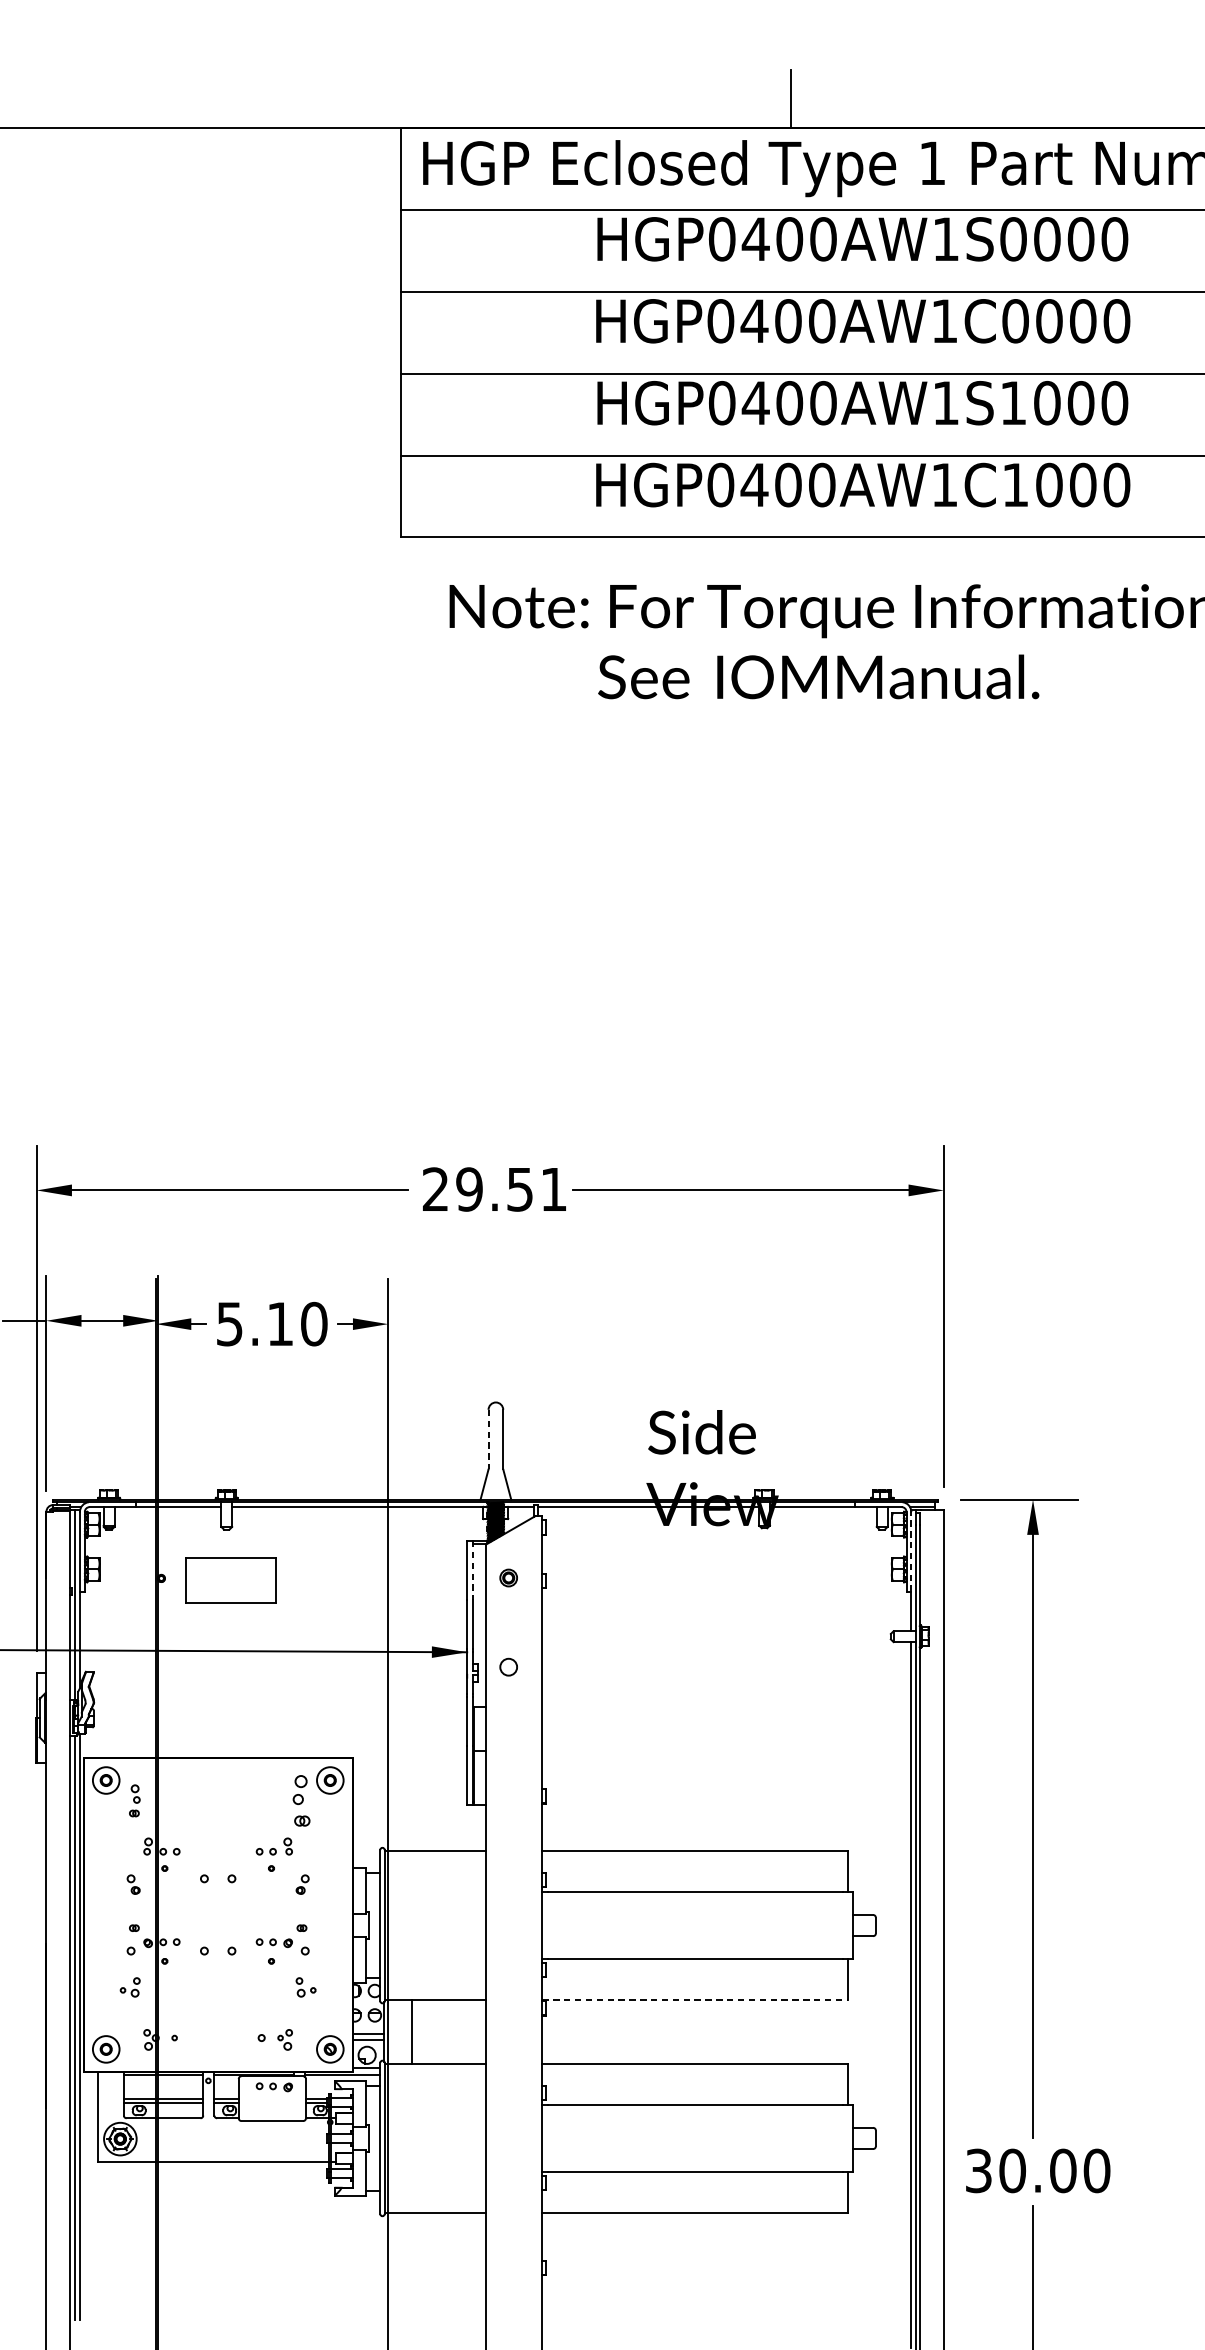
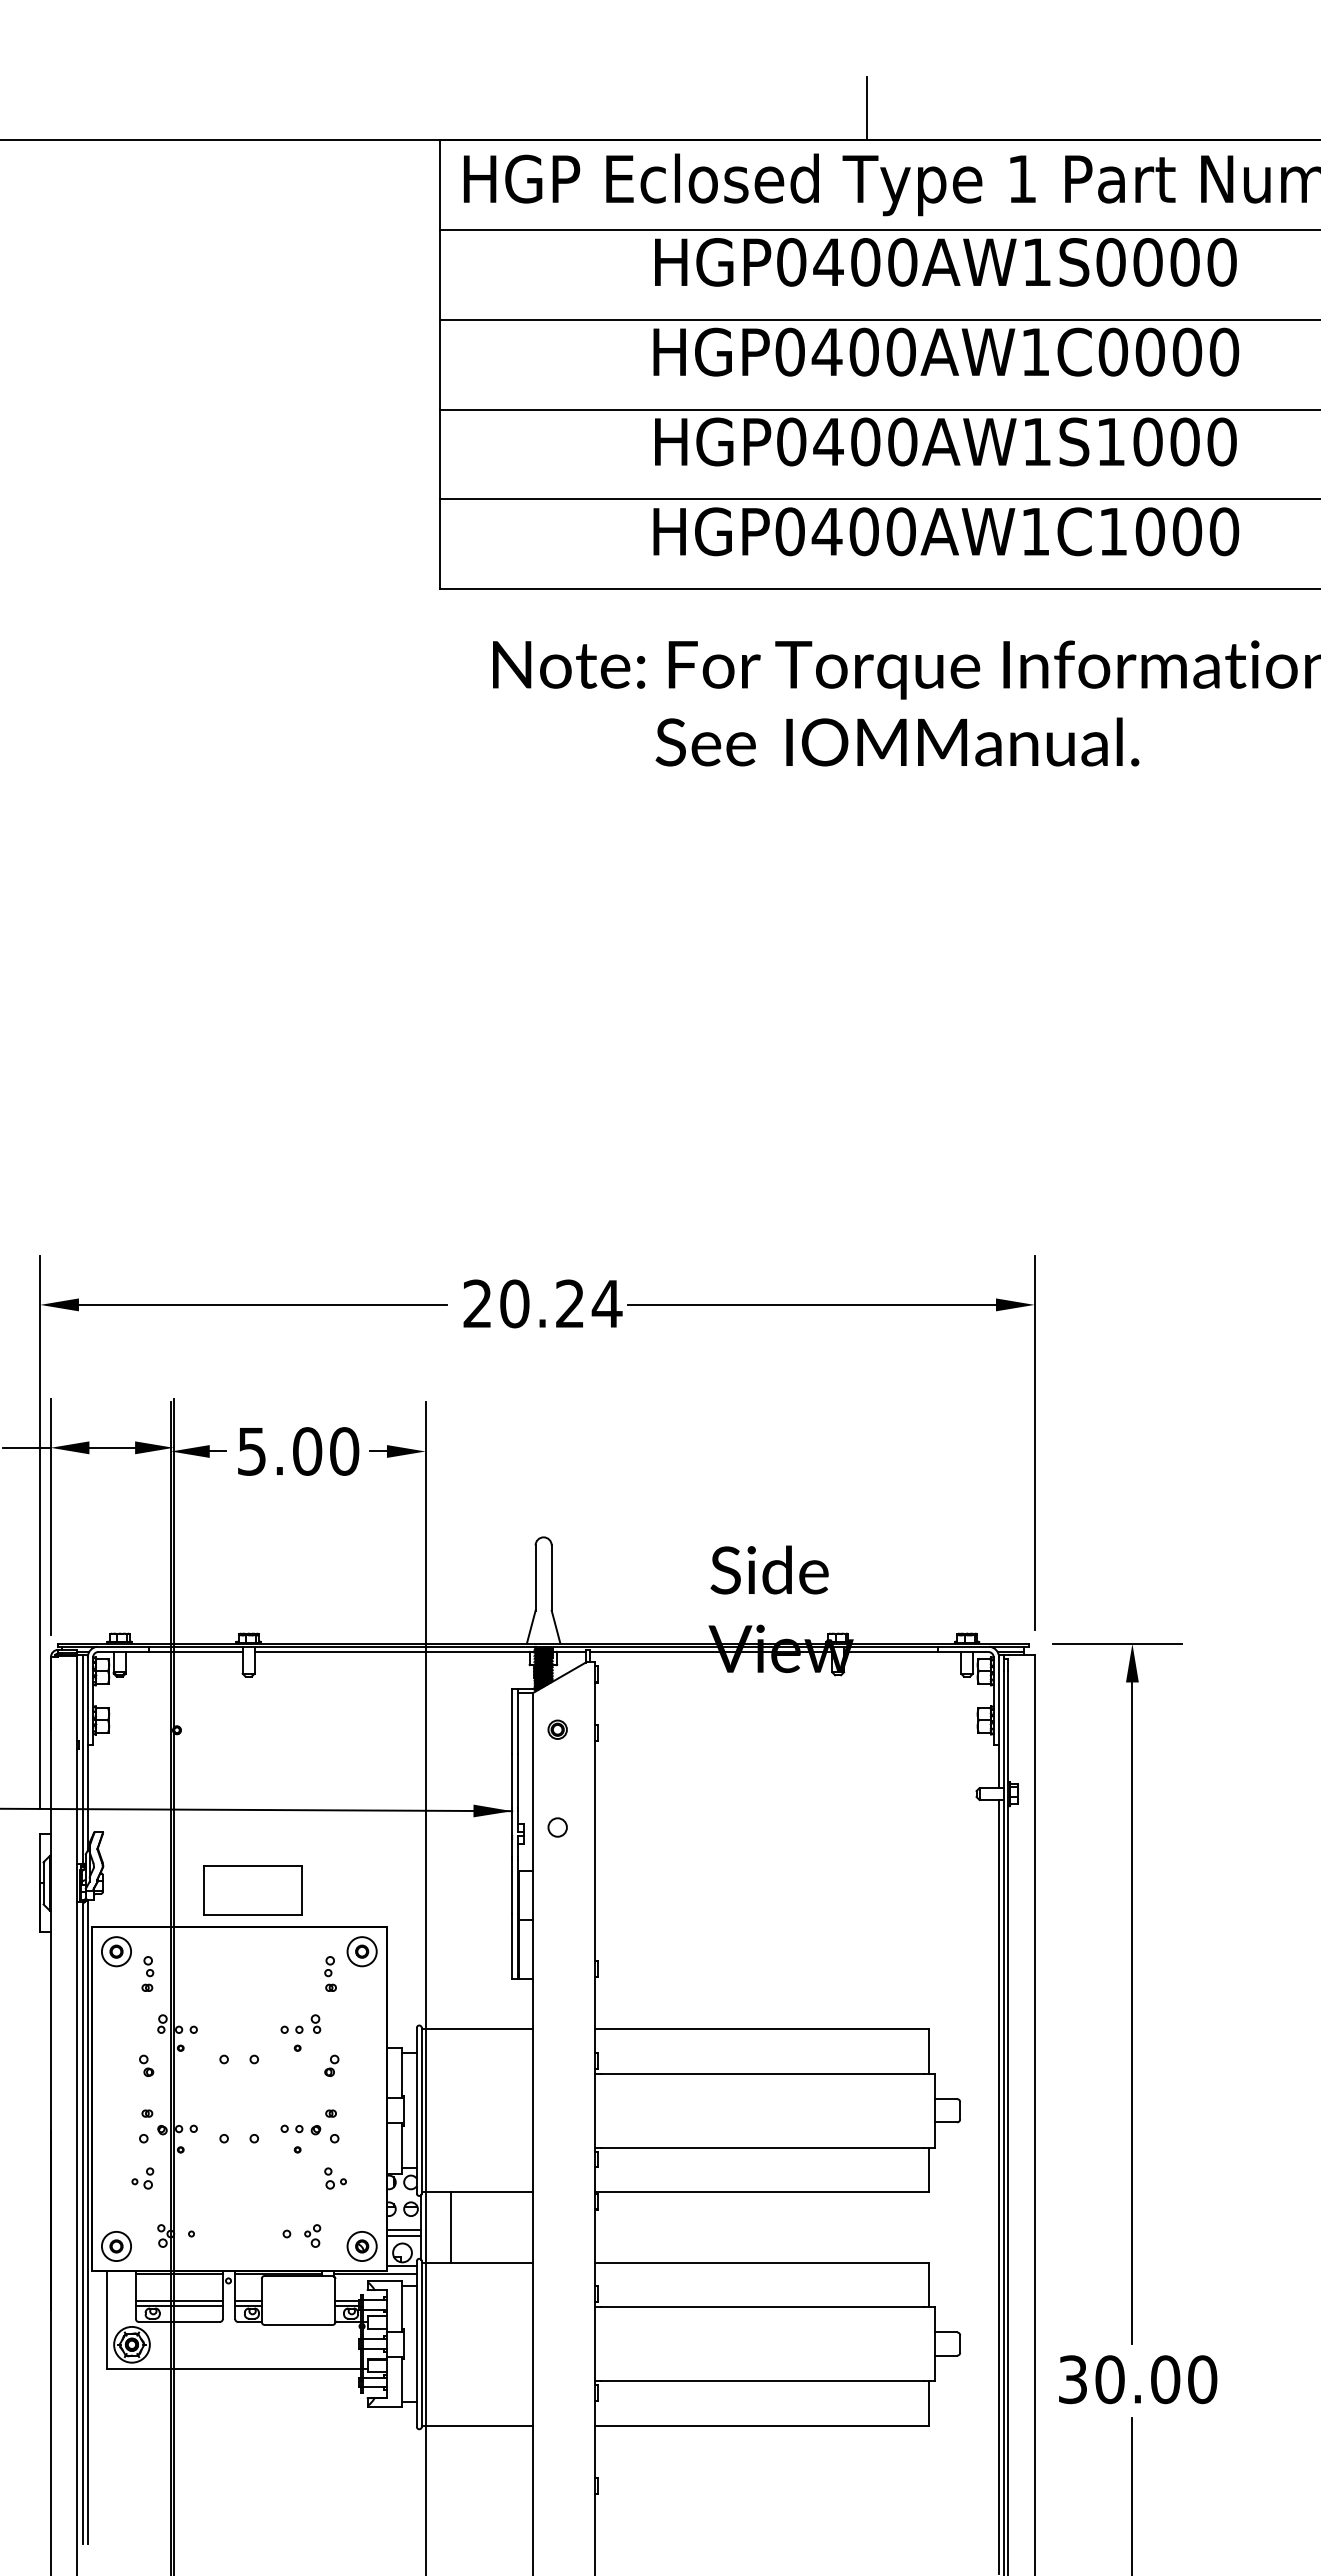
text: (512, 1189) -> (561, 1303), 29.51 -> 20.24
text: (280, 1324) -> (307, 1451), 5.10 -> 5.00
line: (488, 1440) -> (535, 1578), dashed -> solid
line: (911, 1552) -> (999, 1701), dashed -> solid
line: (472, 1571) -> (518, 1722), dashed -> solid
part: (230, 1580) -> (252, 1890), moved
part: (301, 1800) -> (330, 1973), size x0.62
line: (695, 2000) -> (762, 2192), dashed -> solid
part: (274, 2086) -> (300, 2287), removed

